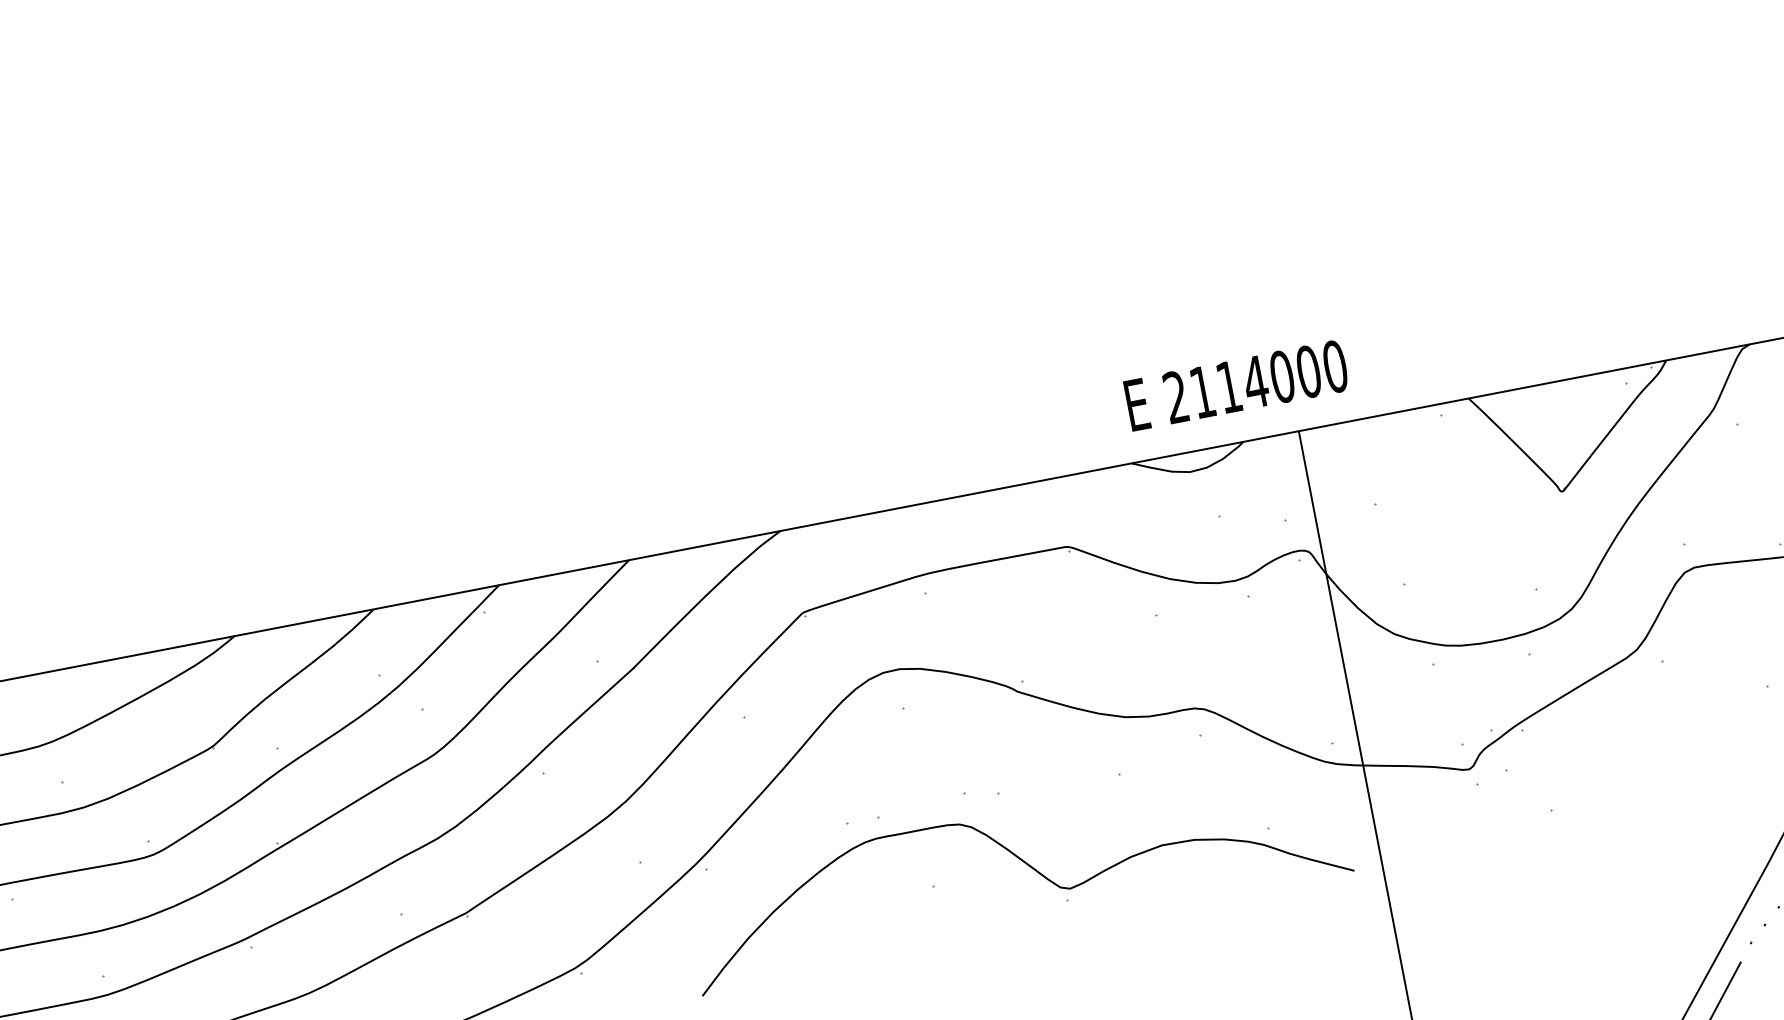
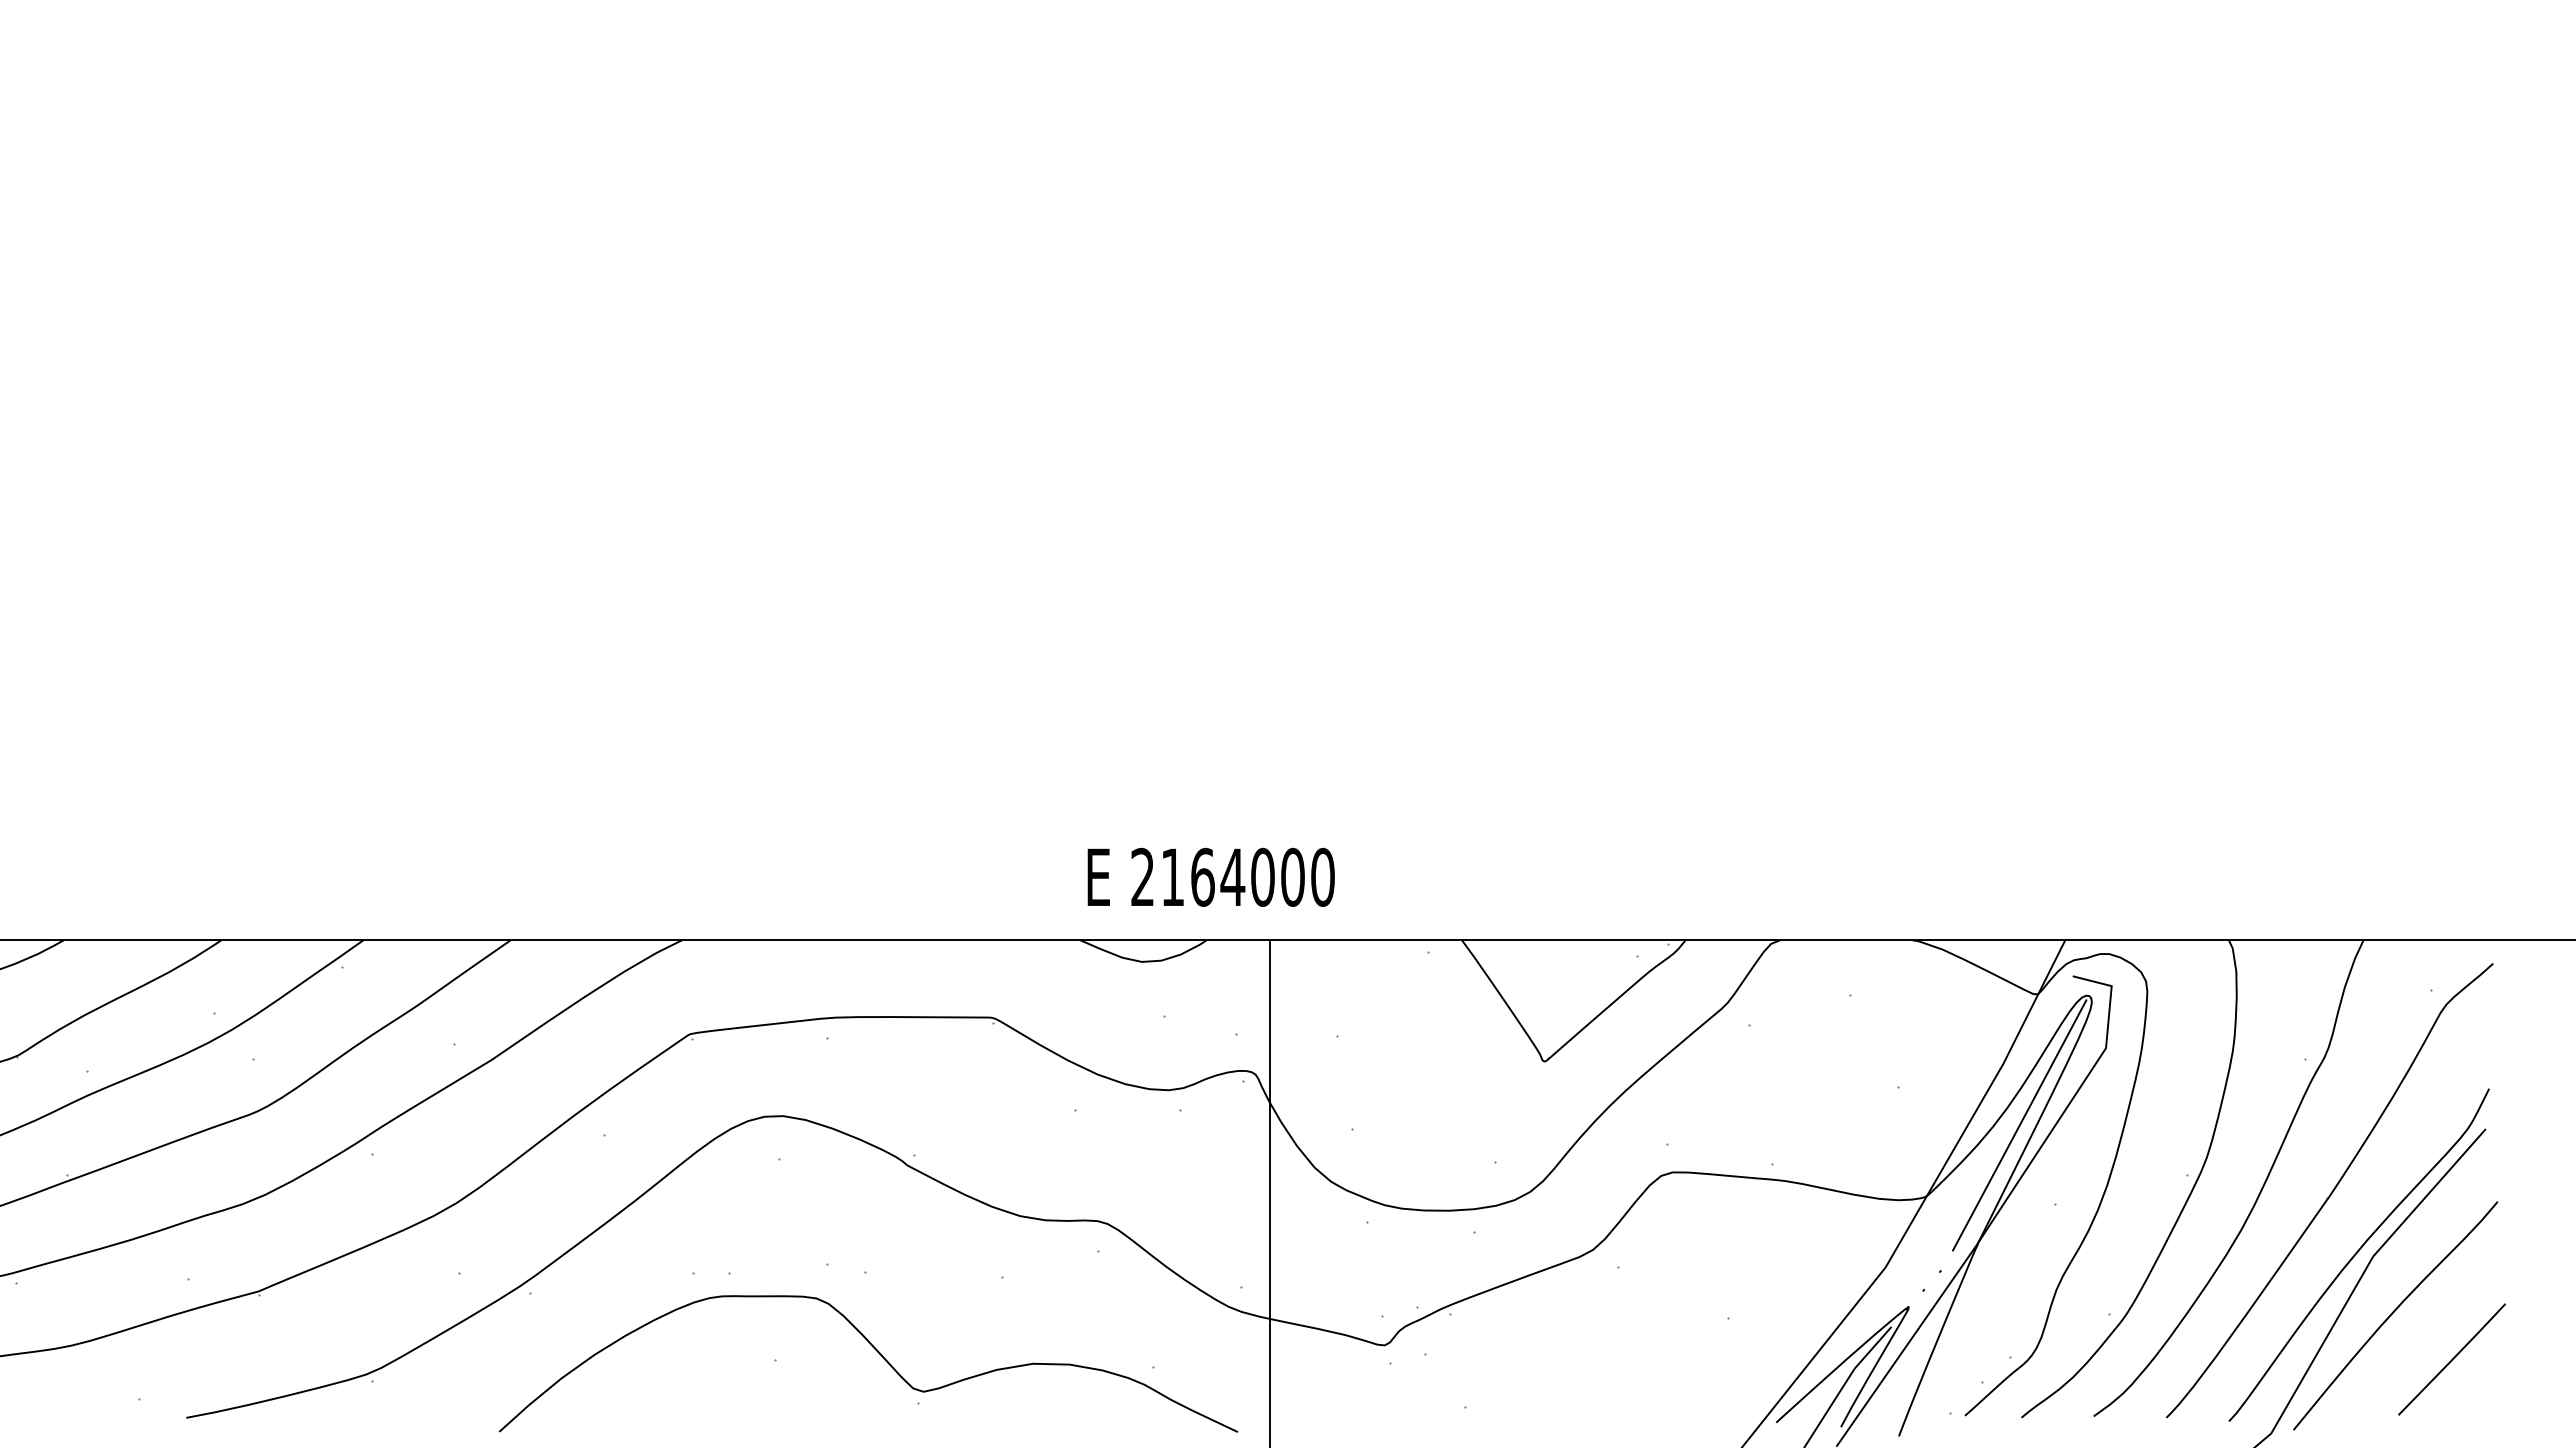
text: (1228, 386) -> (1202, 876), 2114000 -> 2164000

